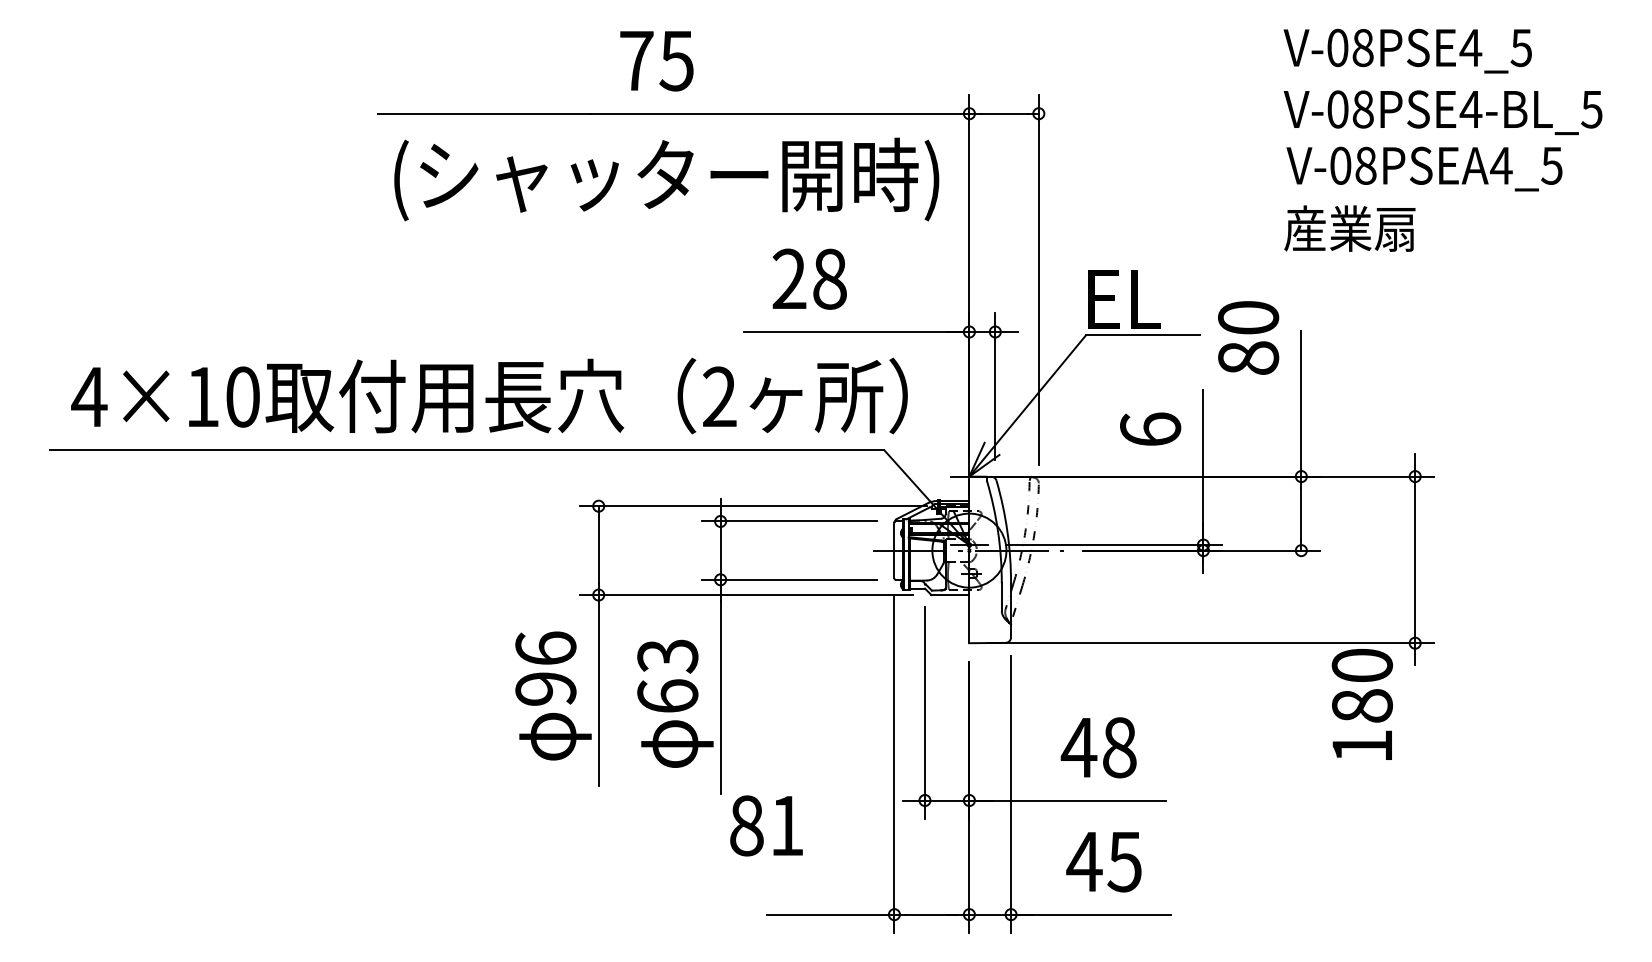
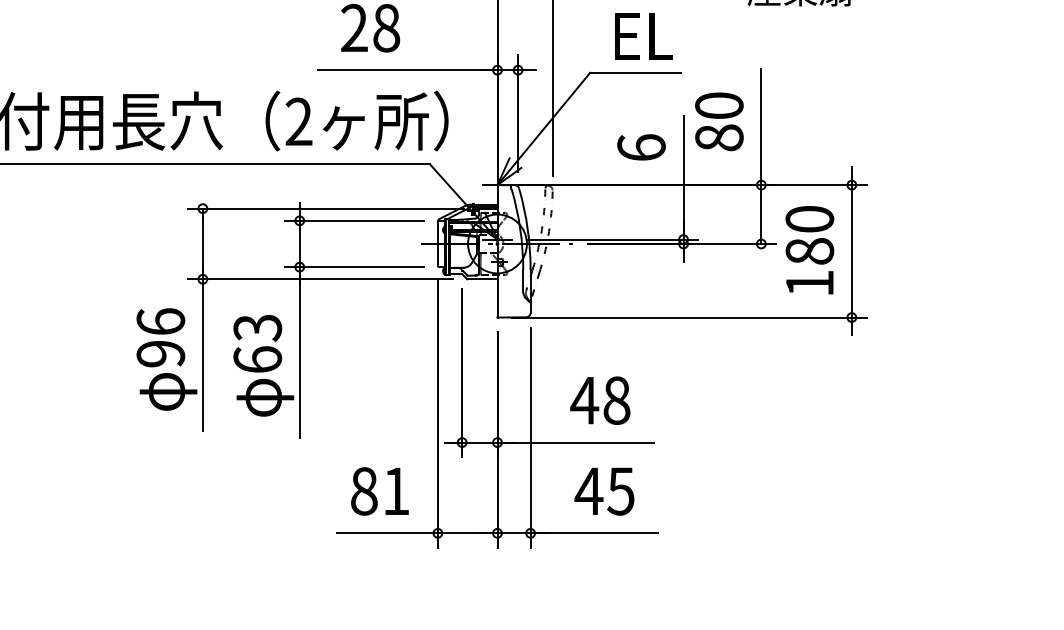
text: (1124, 299) -> (643, 36), moved
text: (1248, 337) -> (719, 121), moved
text: (1361, 704) -> (809, 250), moved
text: (766, 825) -> (379, 491), moved

